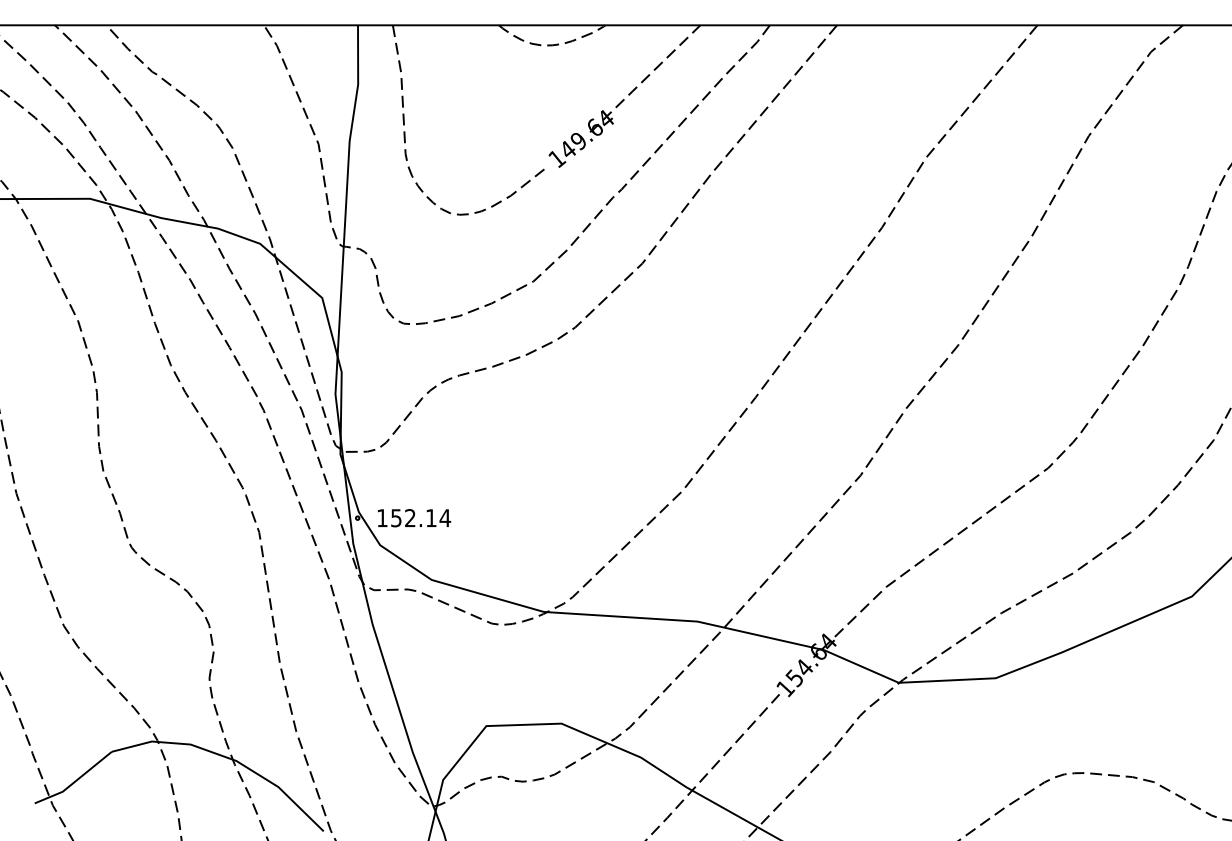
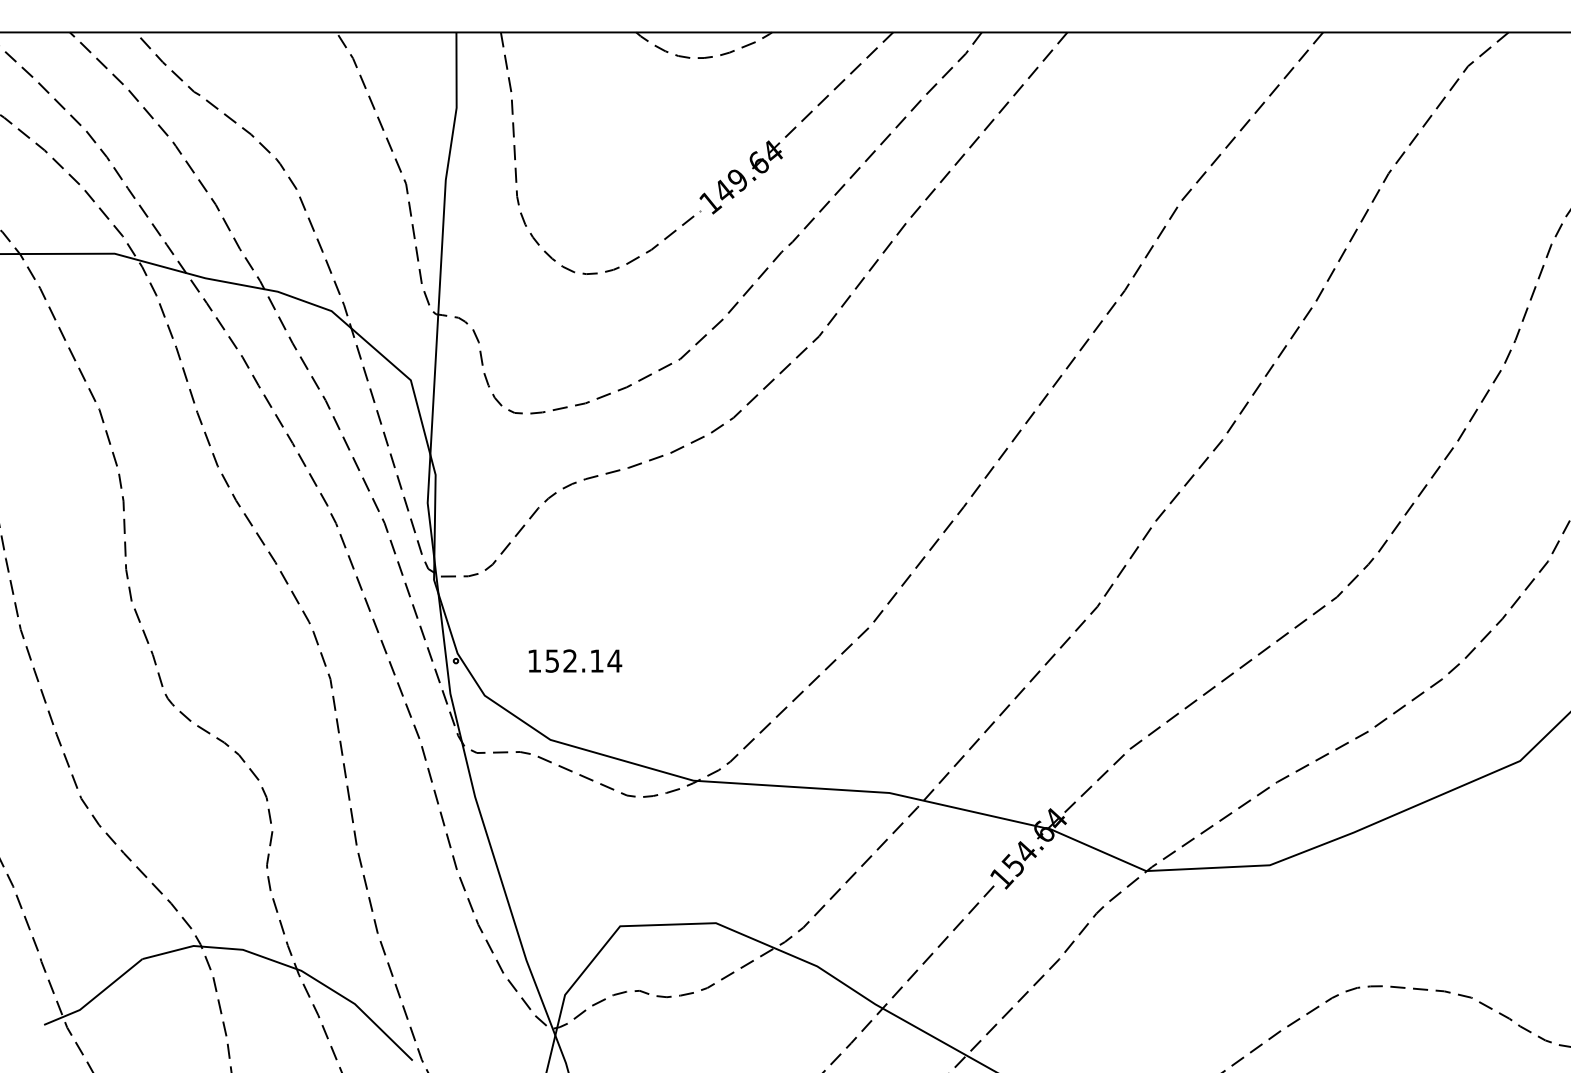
text: (414, 517) -> (575, 660), moved

